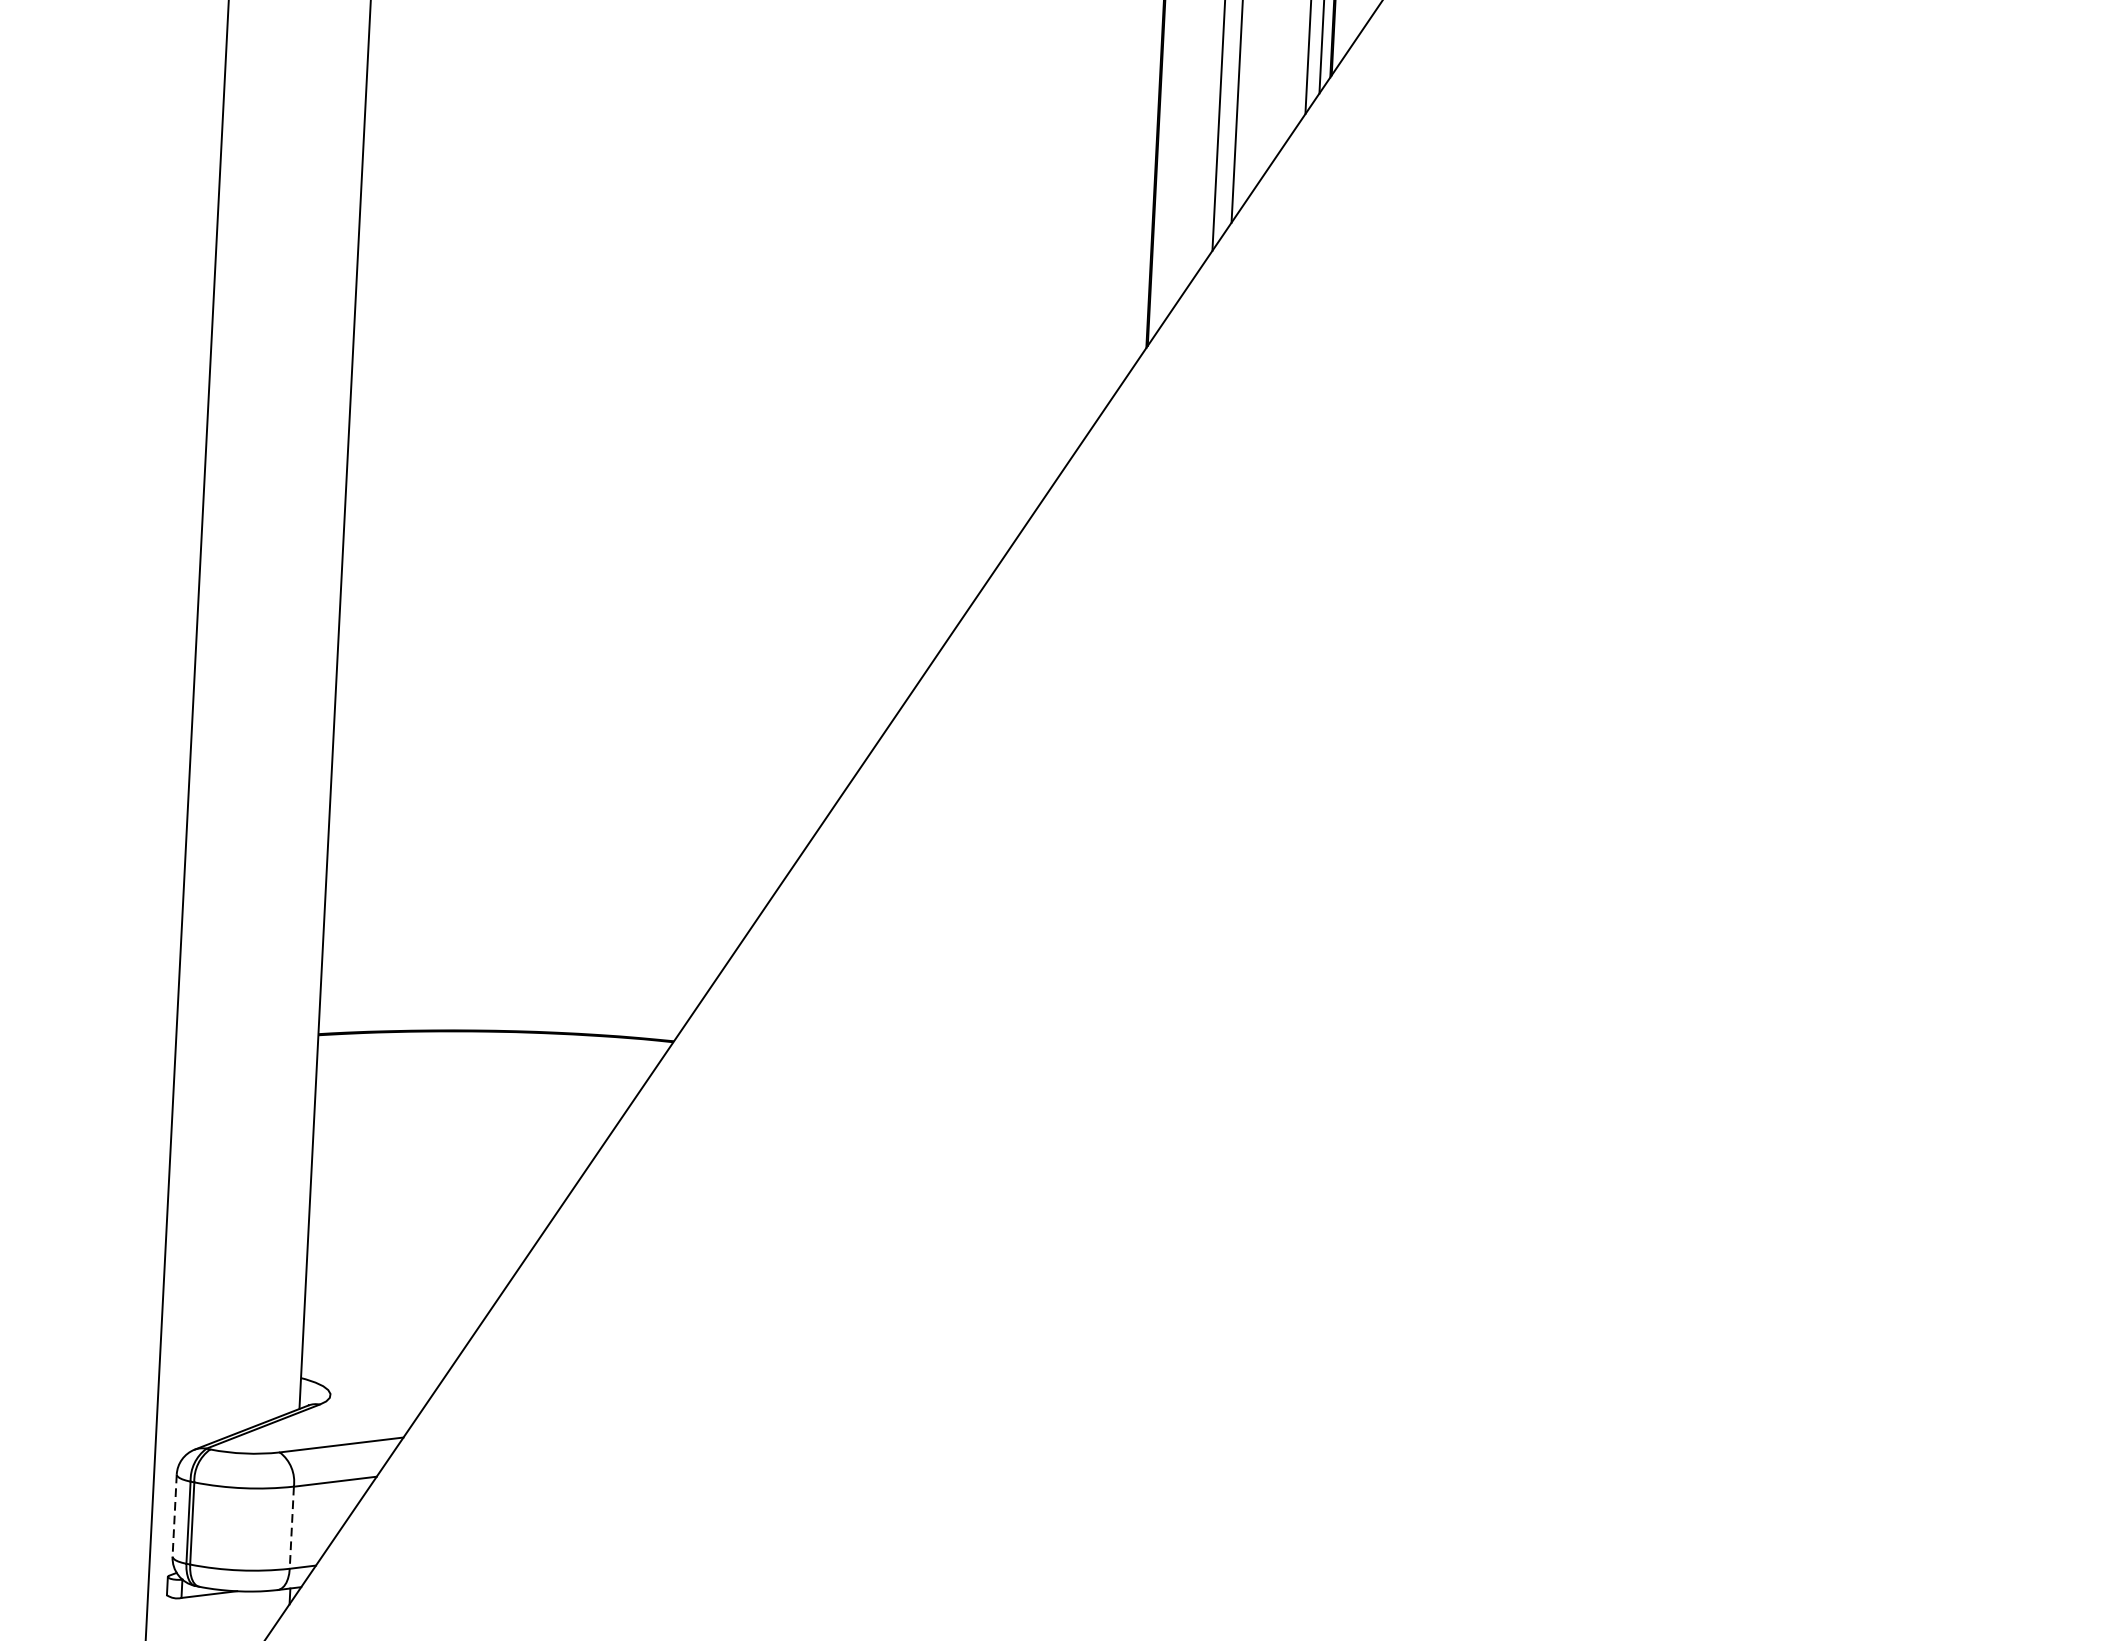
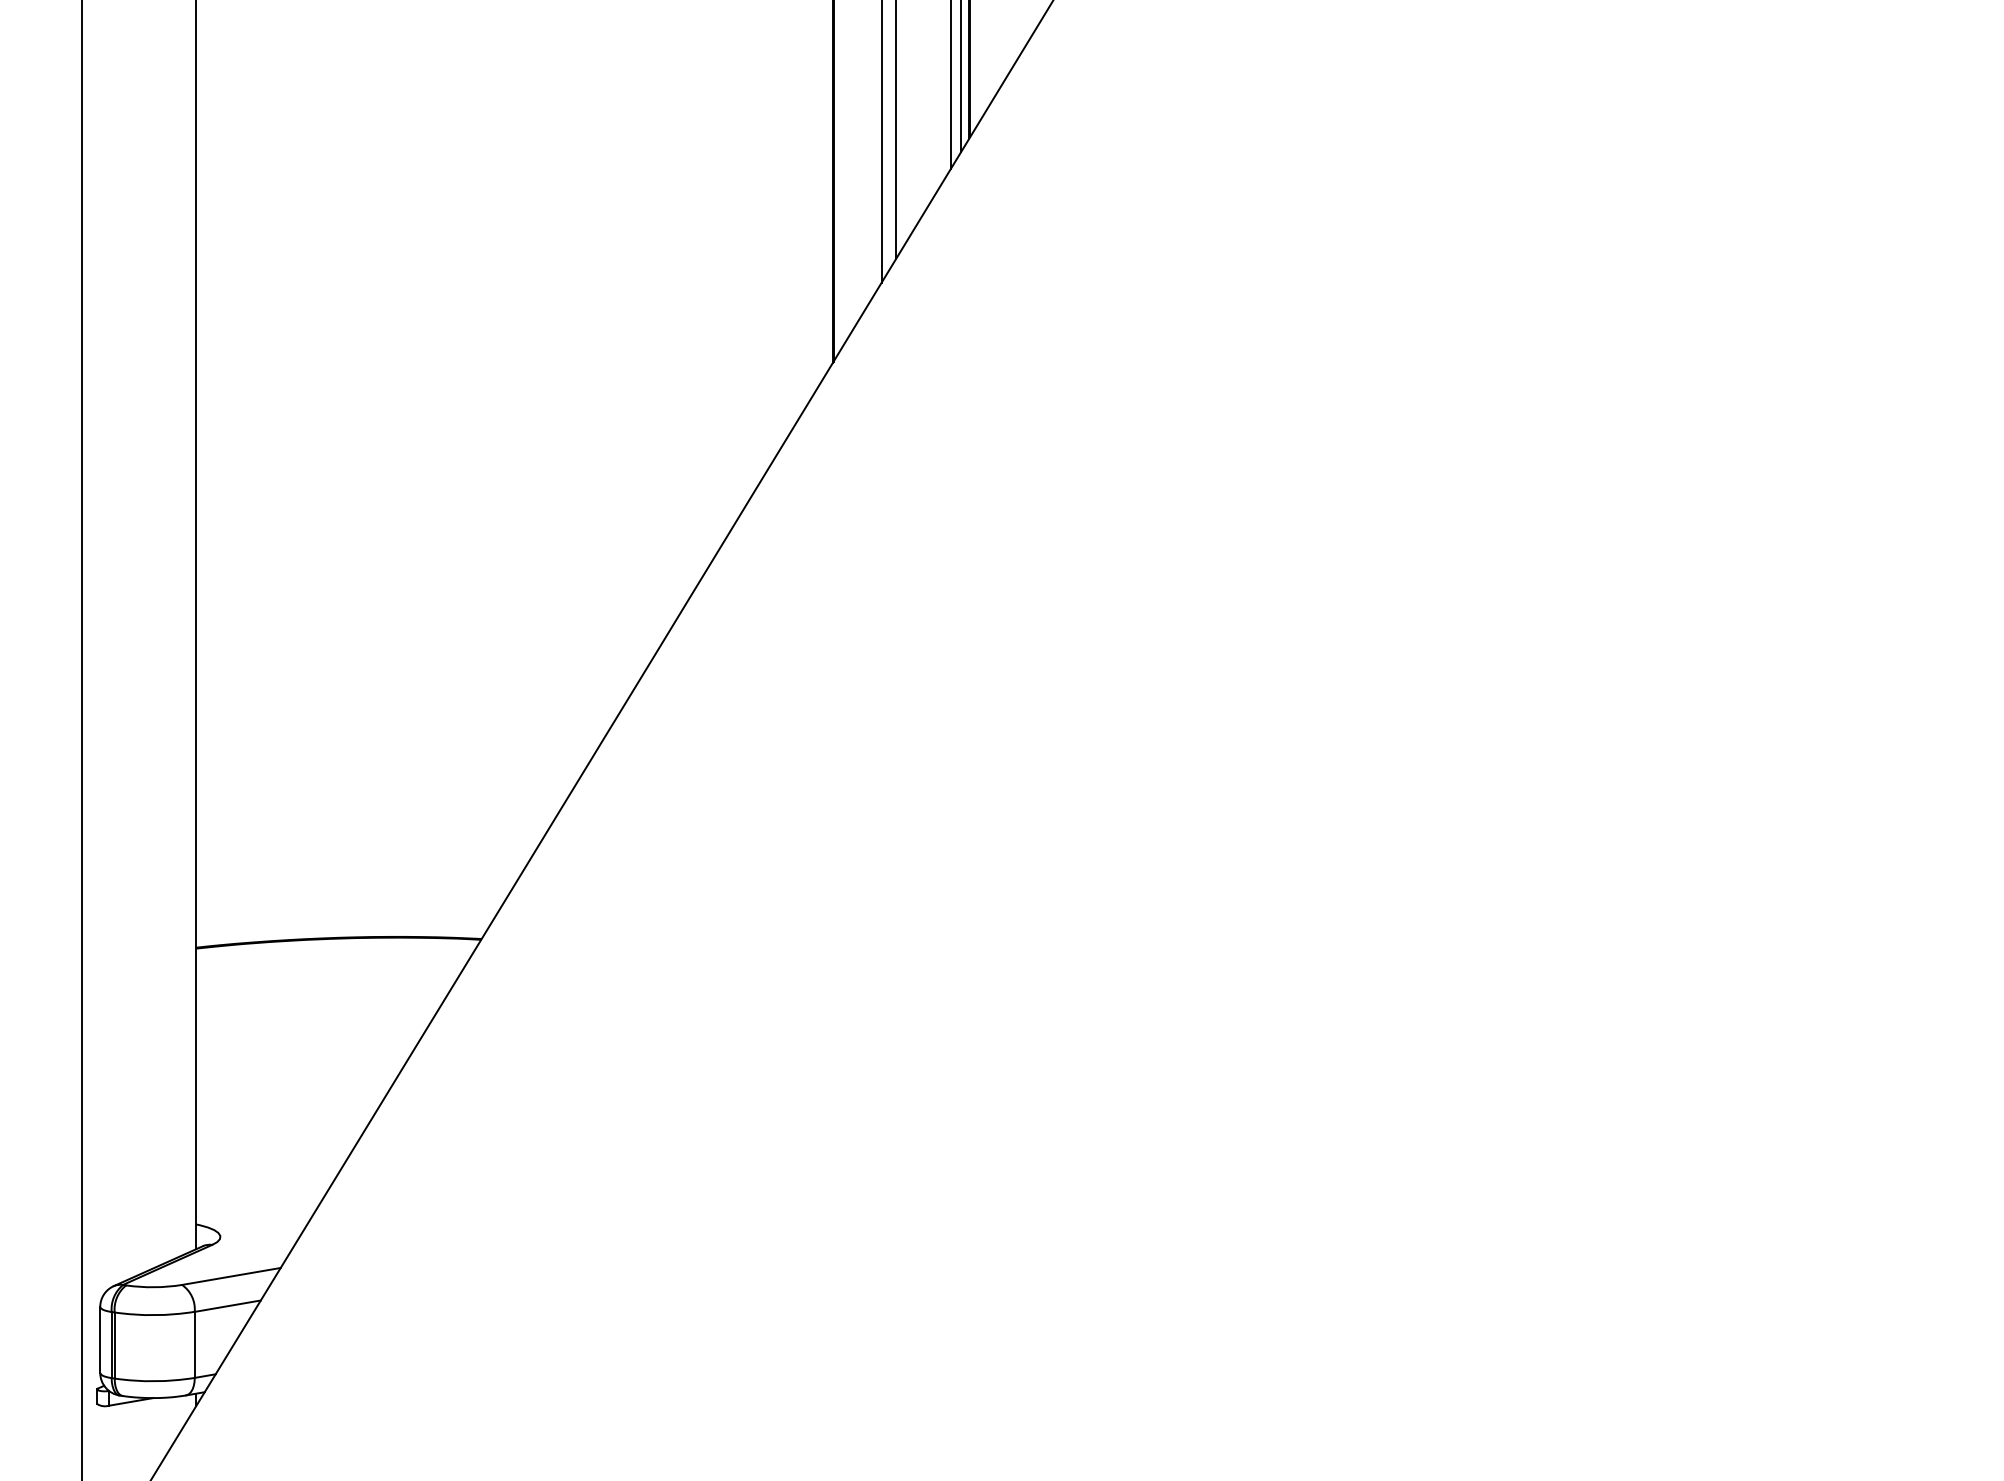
line: (174, 1516) -> (100, 1340), dashed -> solid
line: (291, 1528) -> (194, 1345), dashed -> solid

